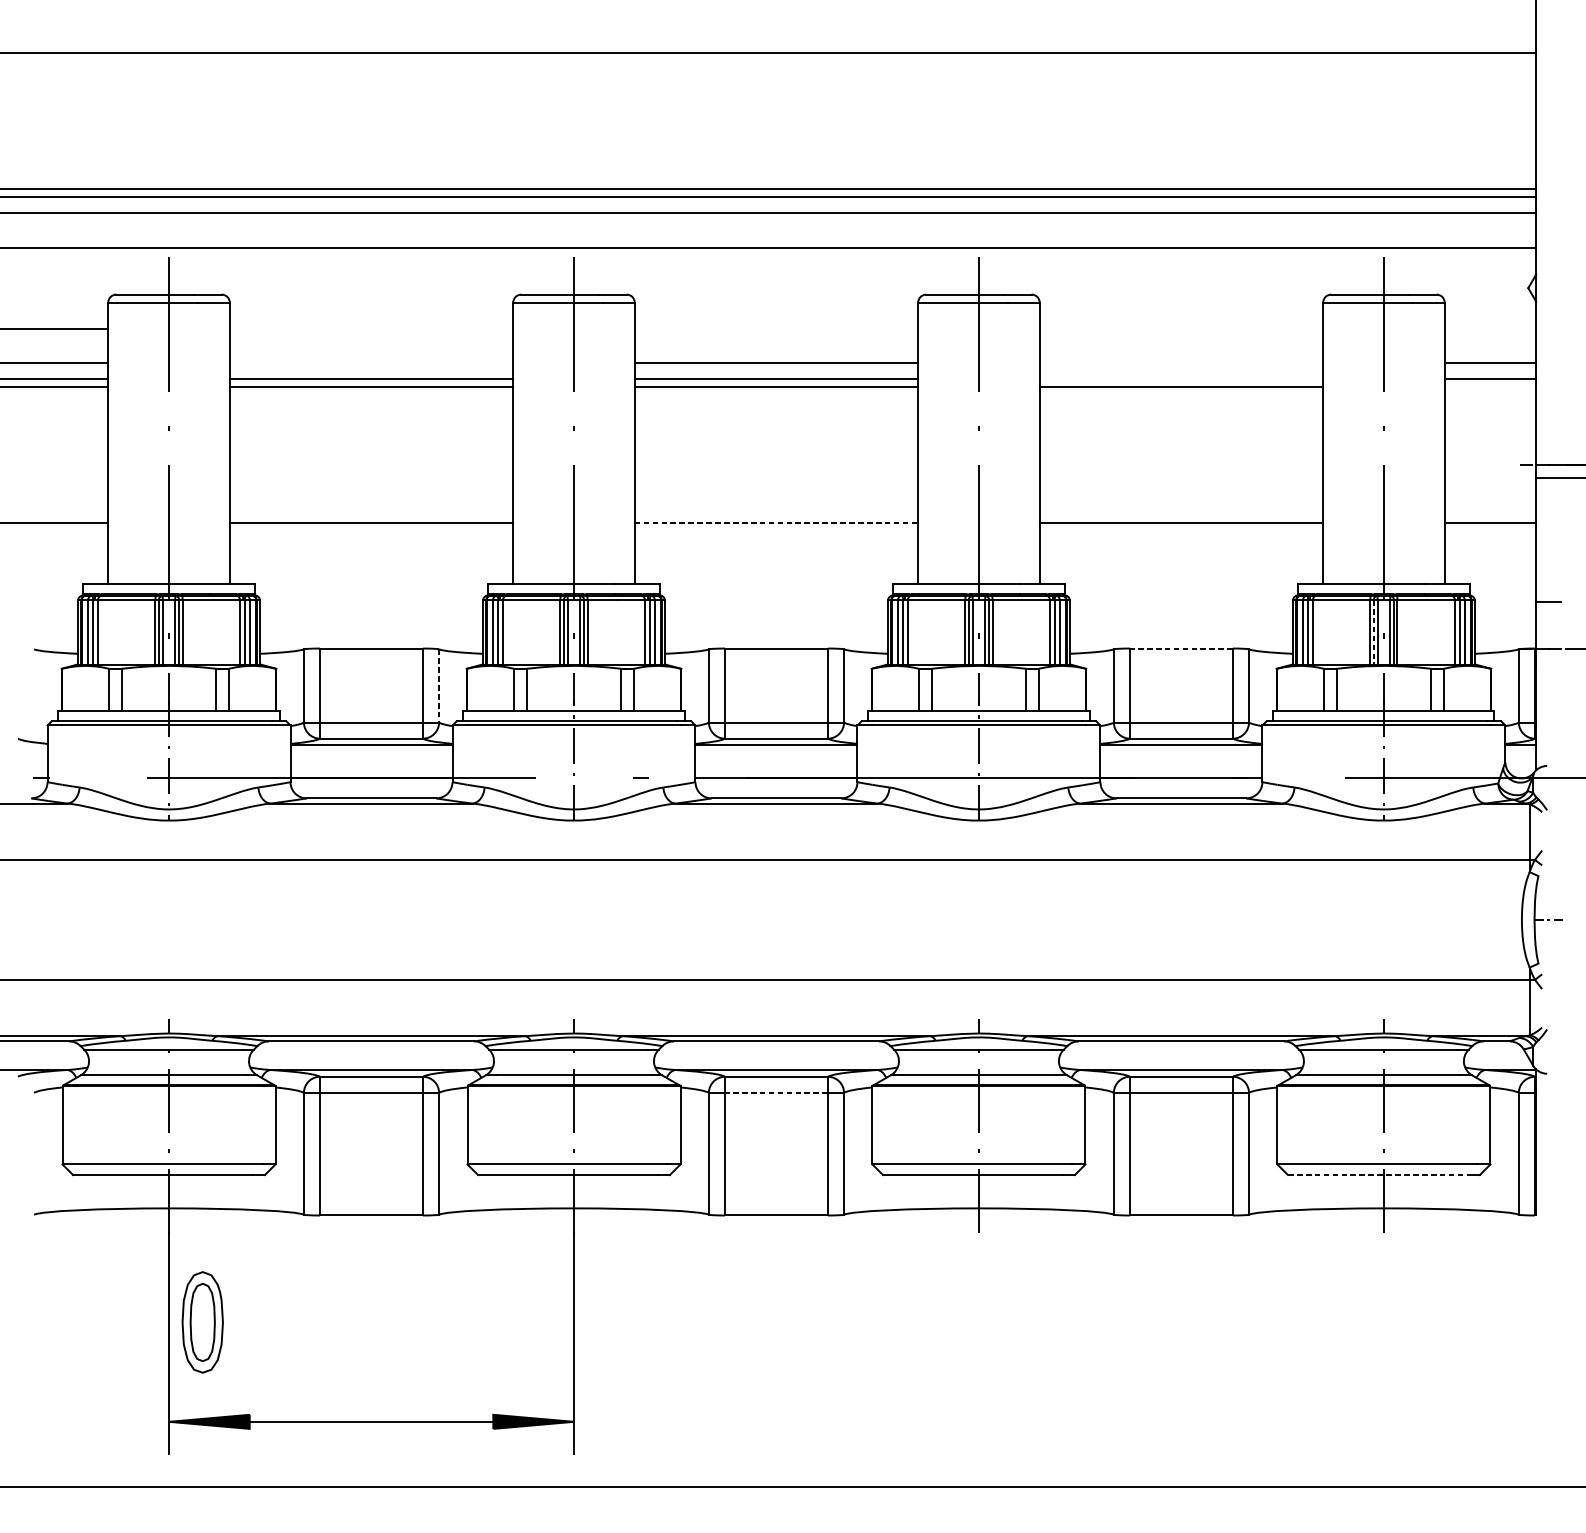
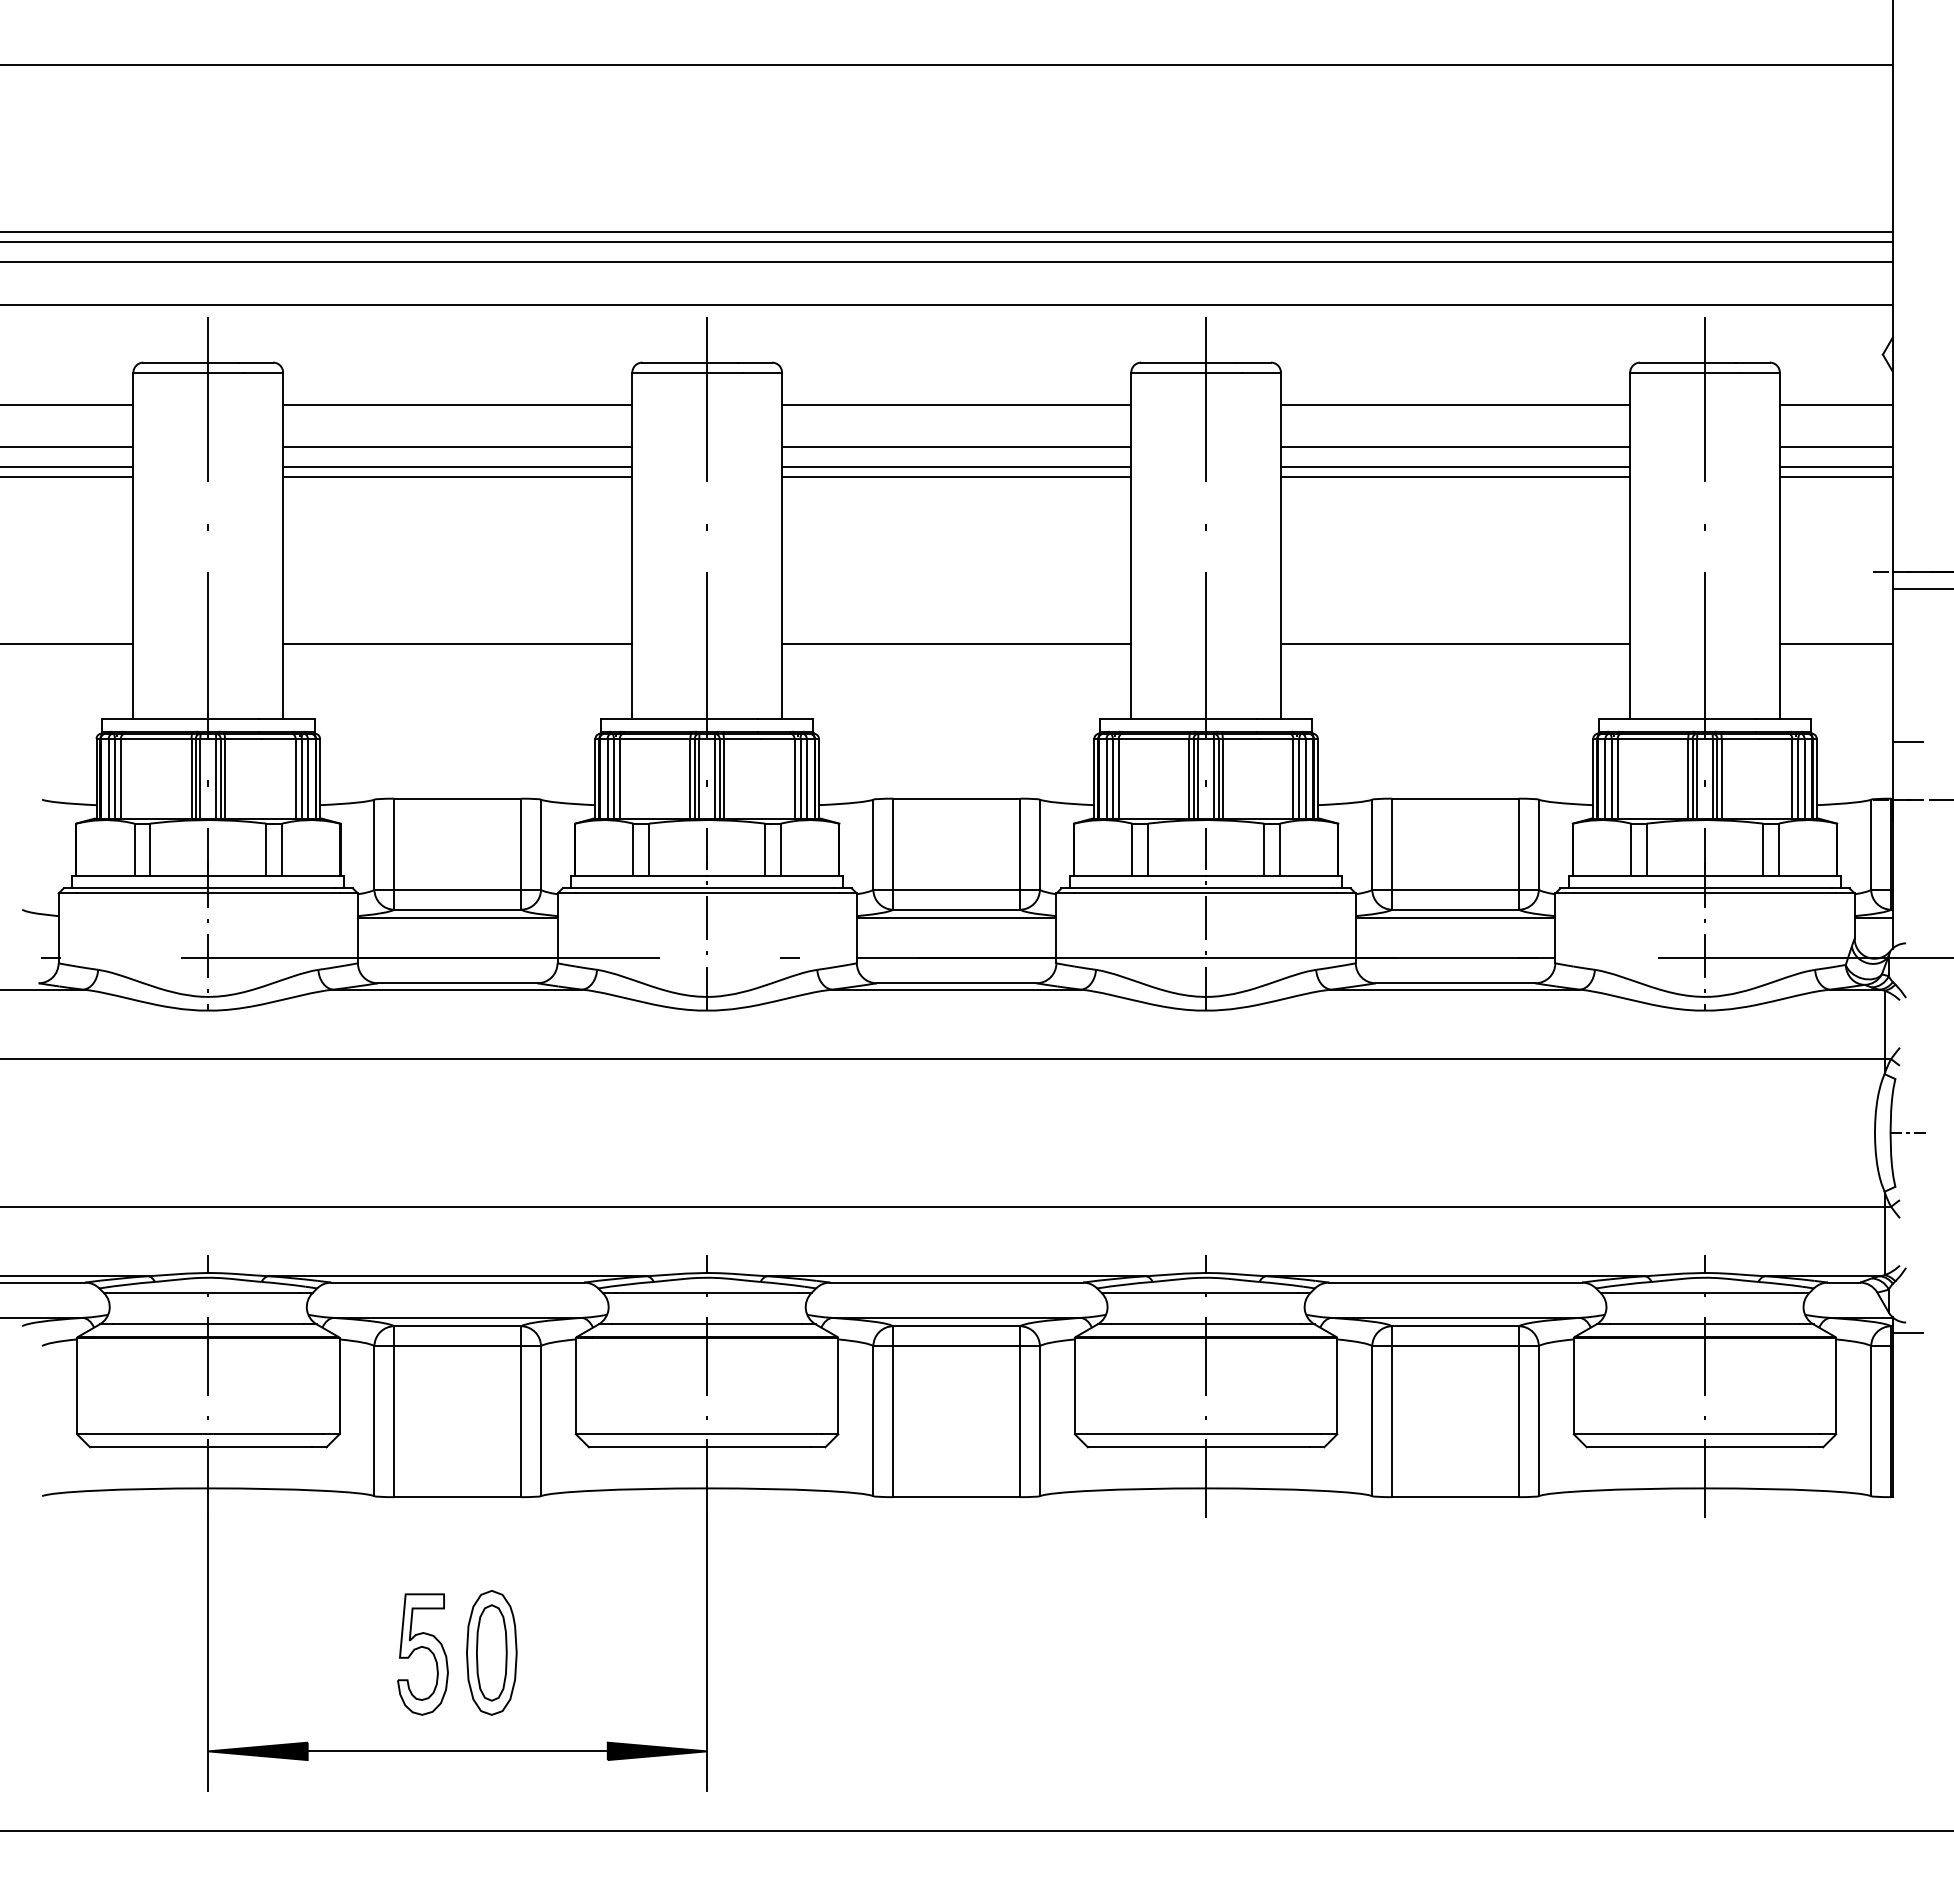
line: (371, 328) -> (457, 404), added
line: (776, 328) -> (956, 404), added
line: (1181, 328) -> (1455, 404), added
line: (1489, 328) -> (1835, 404), added
line: (371, 362) -> (457, 446), added
line: (1181, 362) -> (1455, 446), added
line: (1181, 378) -> (1455, 466), added
line: (1489, 387) -> (1835, 476), added
line: (776, 523) -> (956, 644), dashed -> solid
line: (1373, 632) -> (1692, 778), dashed -> solid
line: (1181, 648) -> (1455, 798), dashed -> solid
line: (439, 686) -> (541, 845), dashed -> solid
line: (1548, 1081) -> (1907, 1332), added
line: (776, 1093) -> (956, 1346), dashed -> solid
line: (1378, 1175) -> (1698, 1447), dashed -> solid
part: (202, 1322) -> (491, 1652), moved
part: (343, 1338) -> (423, 1648), added

